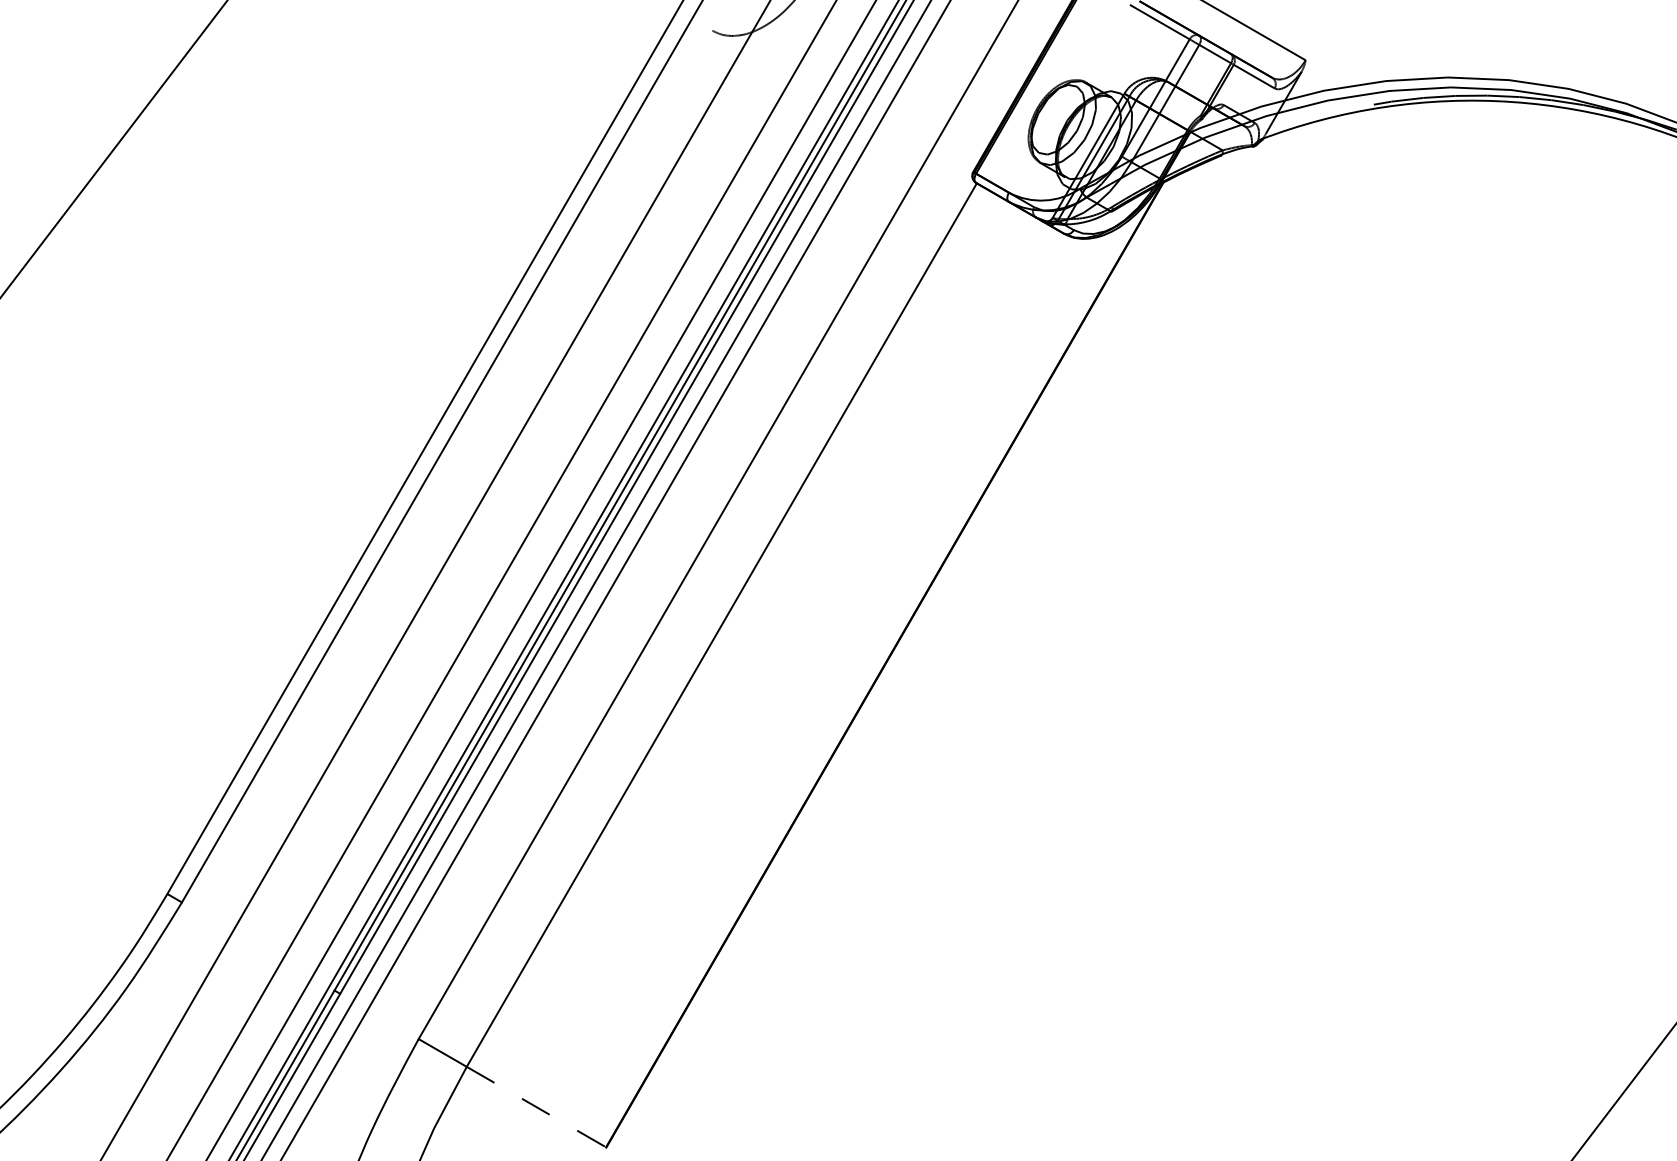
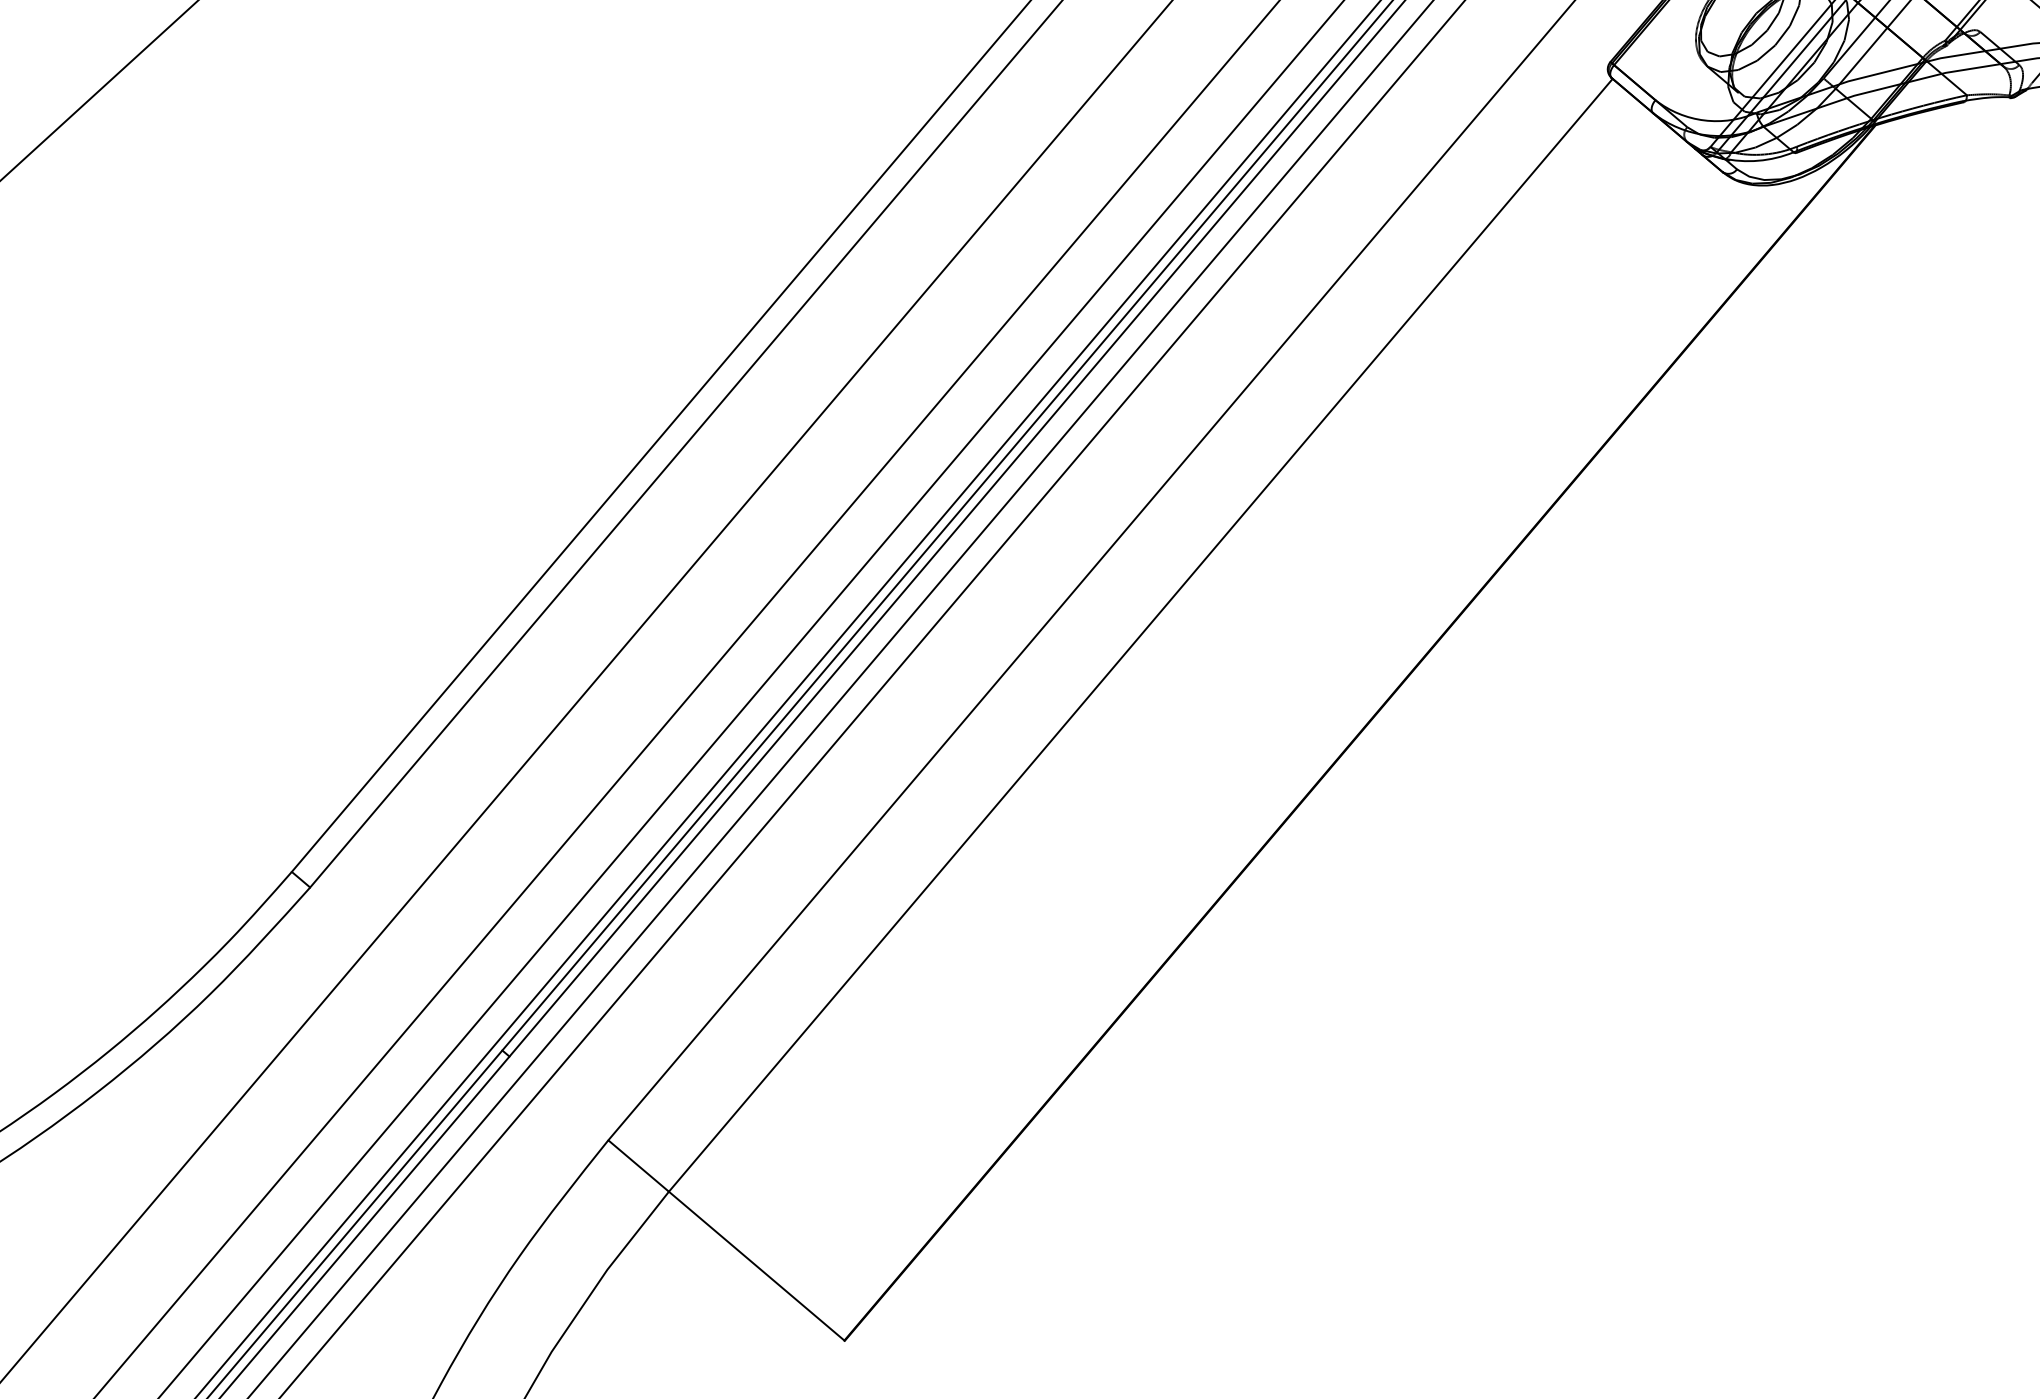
line: (536, 1107) -> (756, 1266), dashed -> solid

